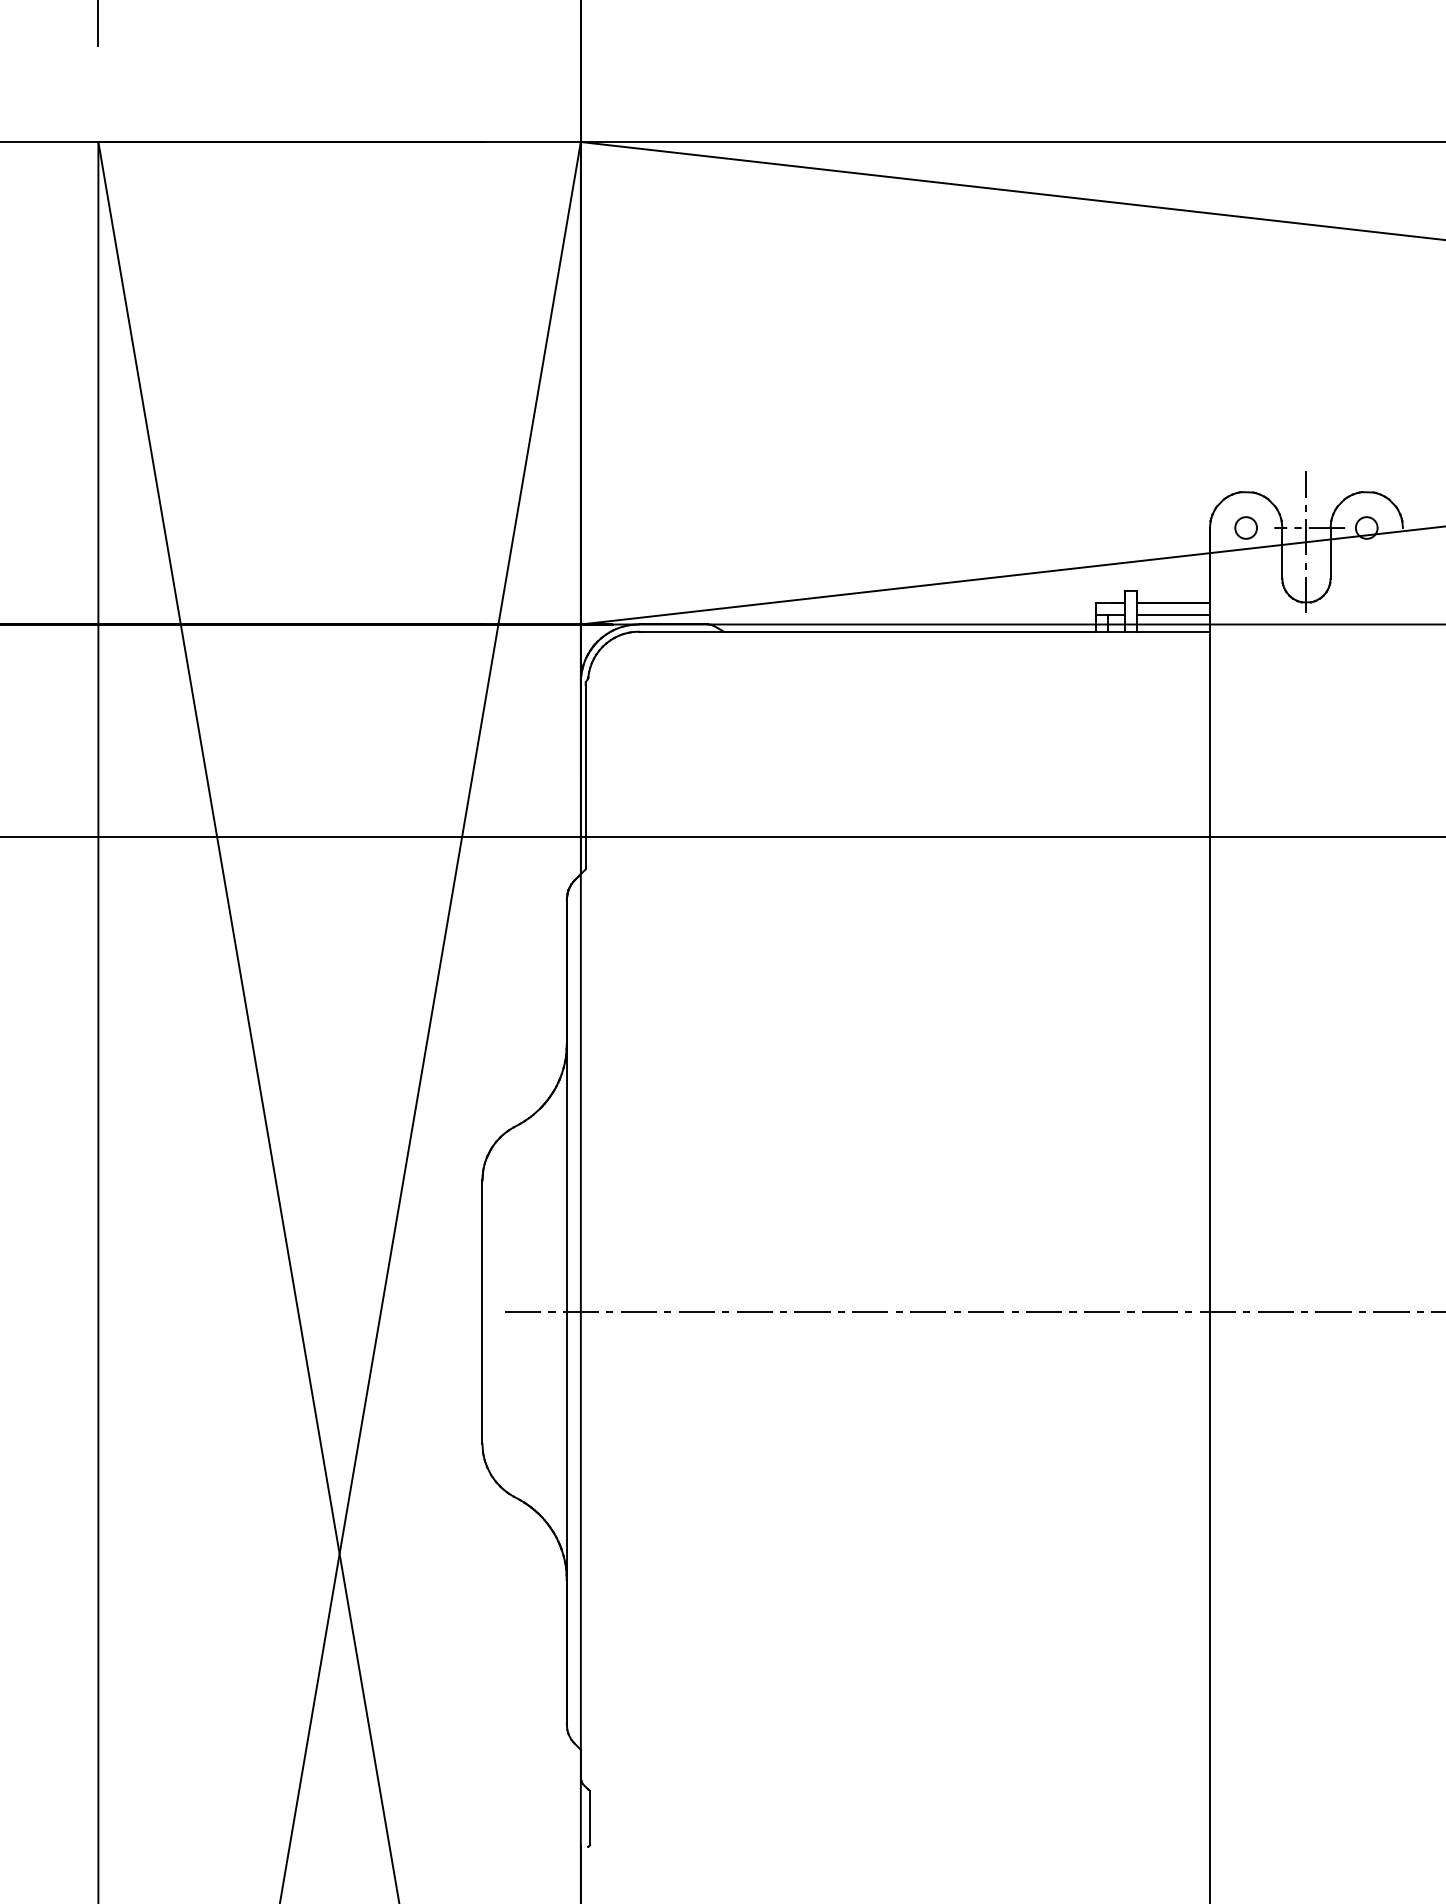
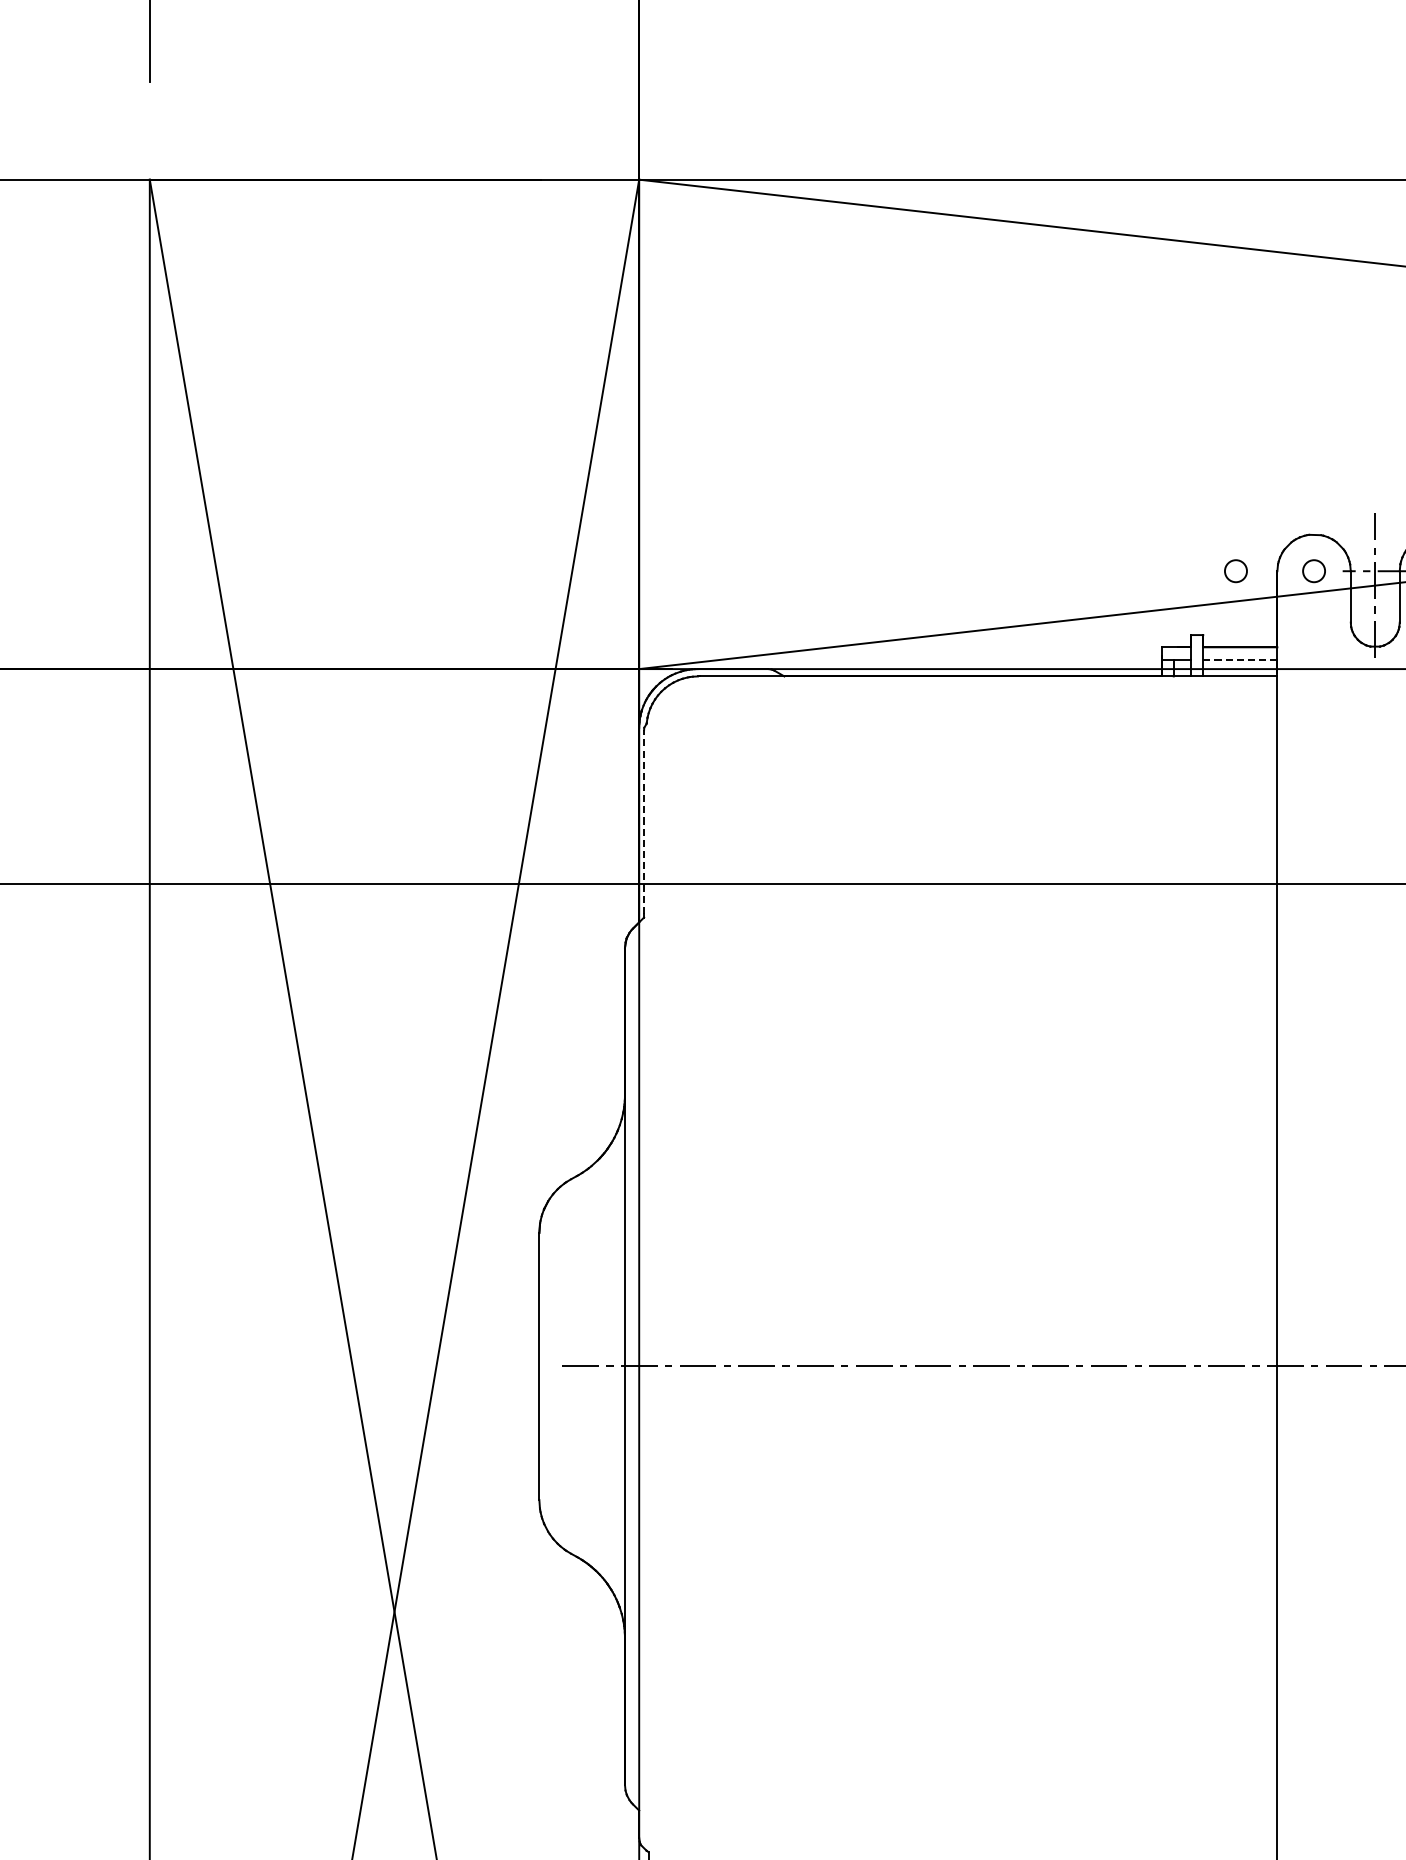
circle: (1168, 527) -> (1235, 570), added
line: (1173, 615) -> (1240, 659), solid -> dashed
line: (585, 774) -> (643, 821), solid -> dashed

